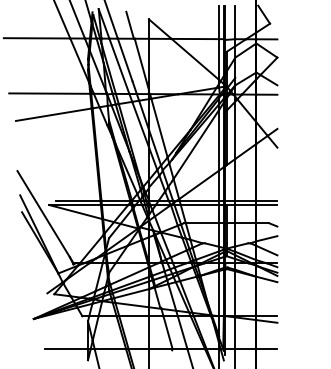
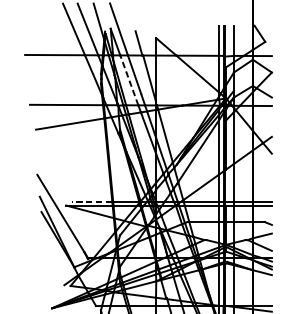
line: (119, 65) -> (129, 79), solid -> dashed
line: (77, 200) -> (91, 201), solid -> dashed

